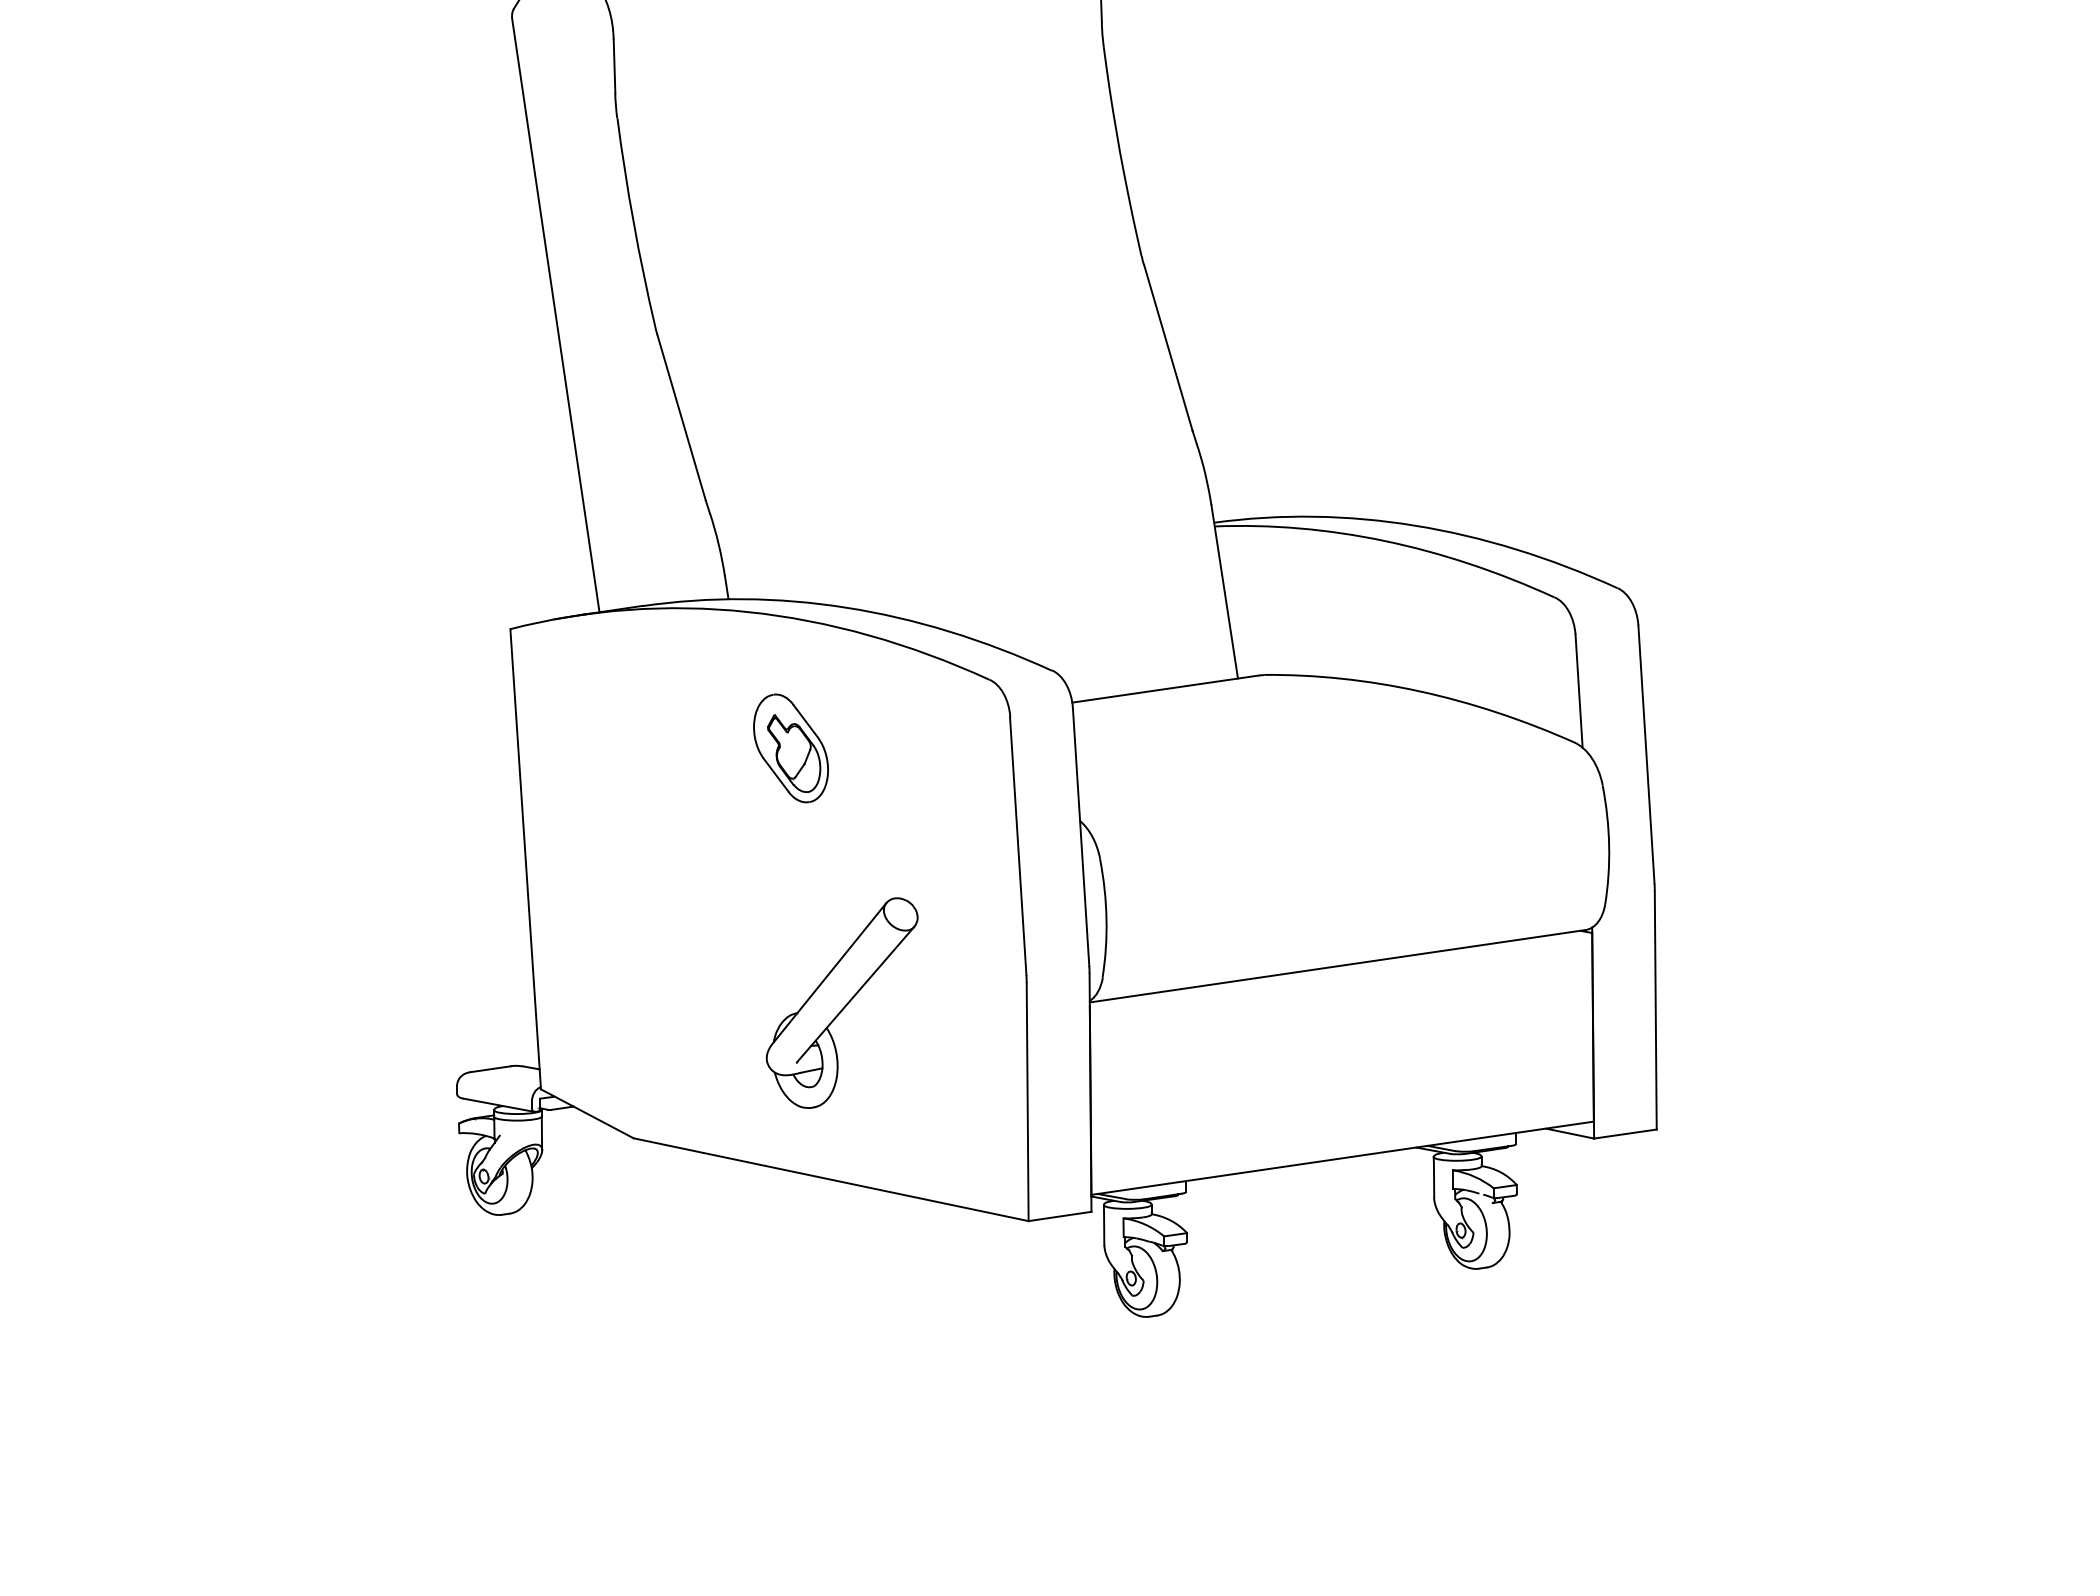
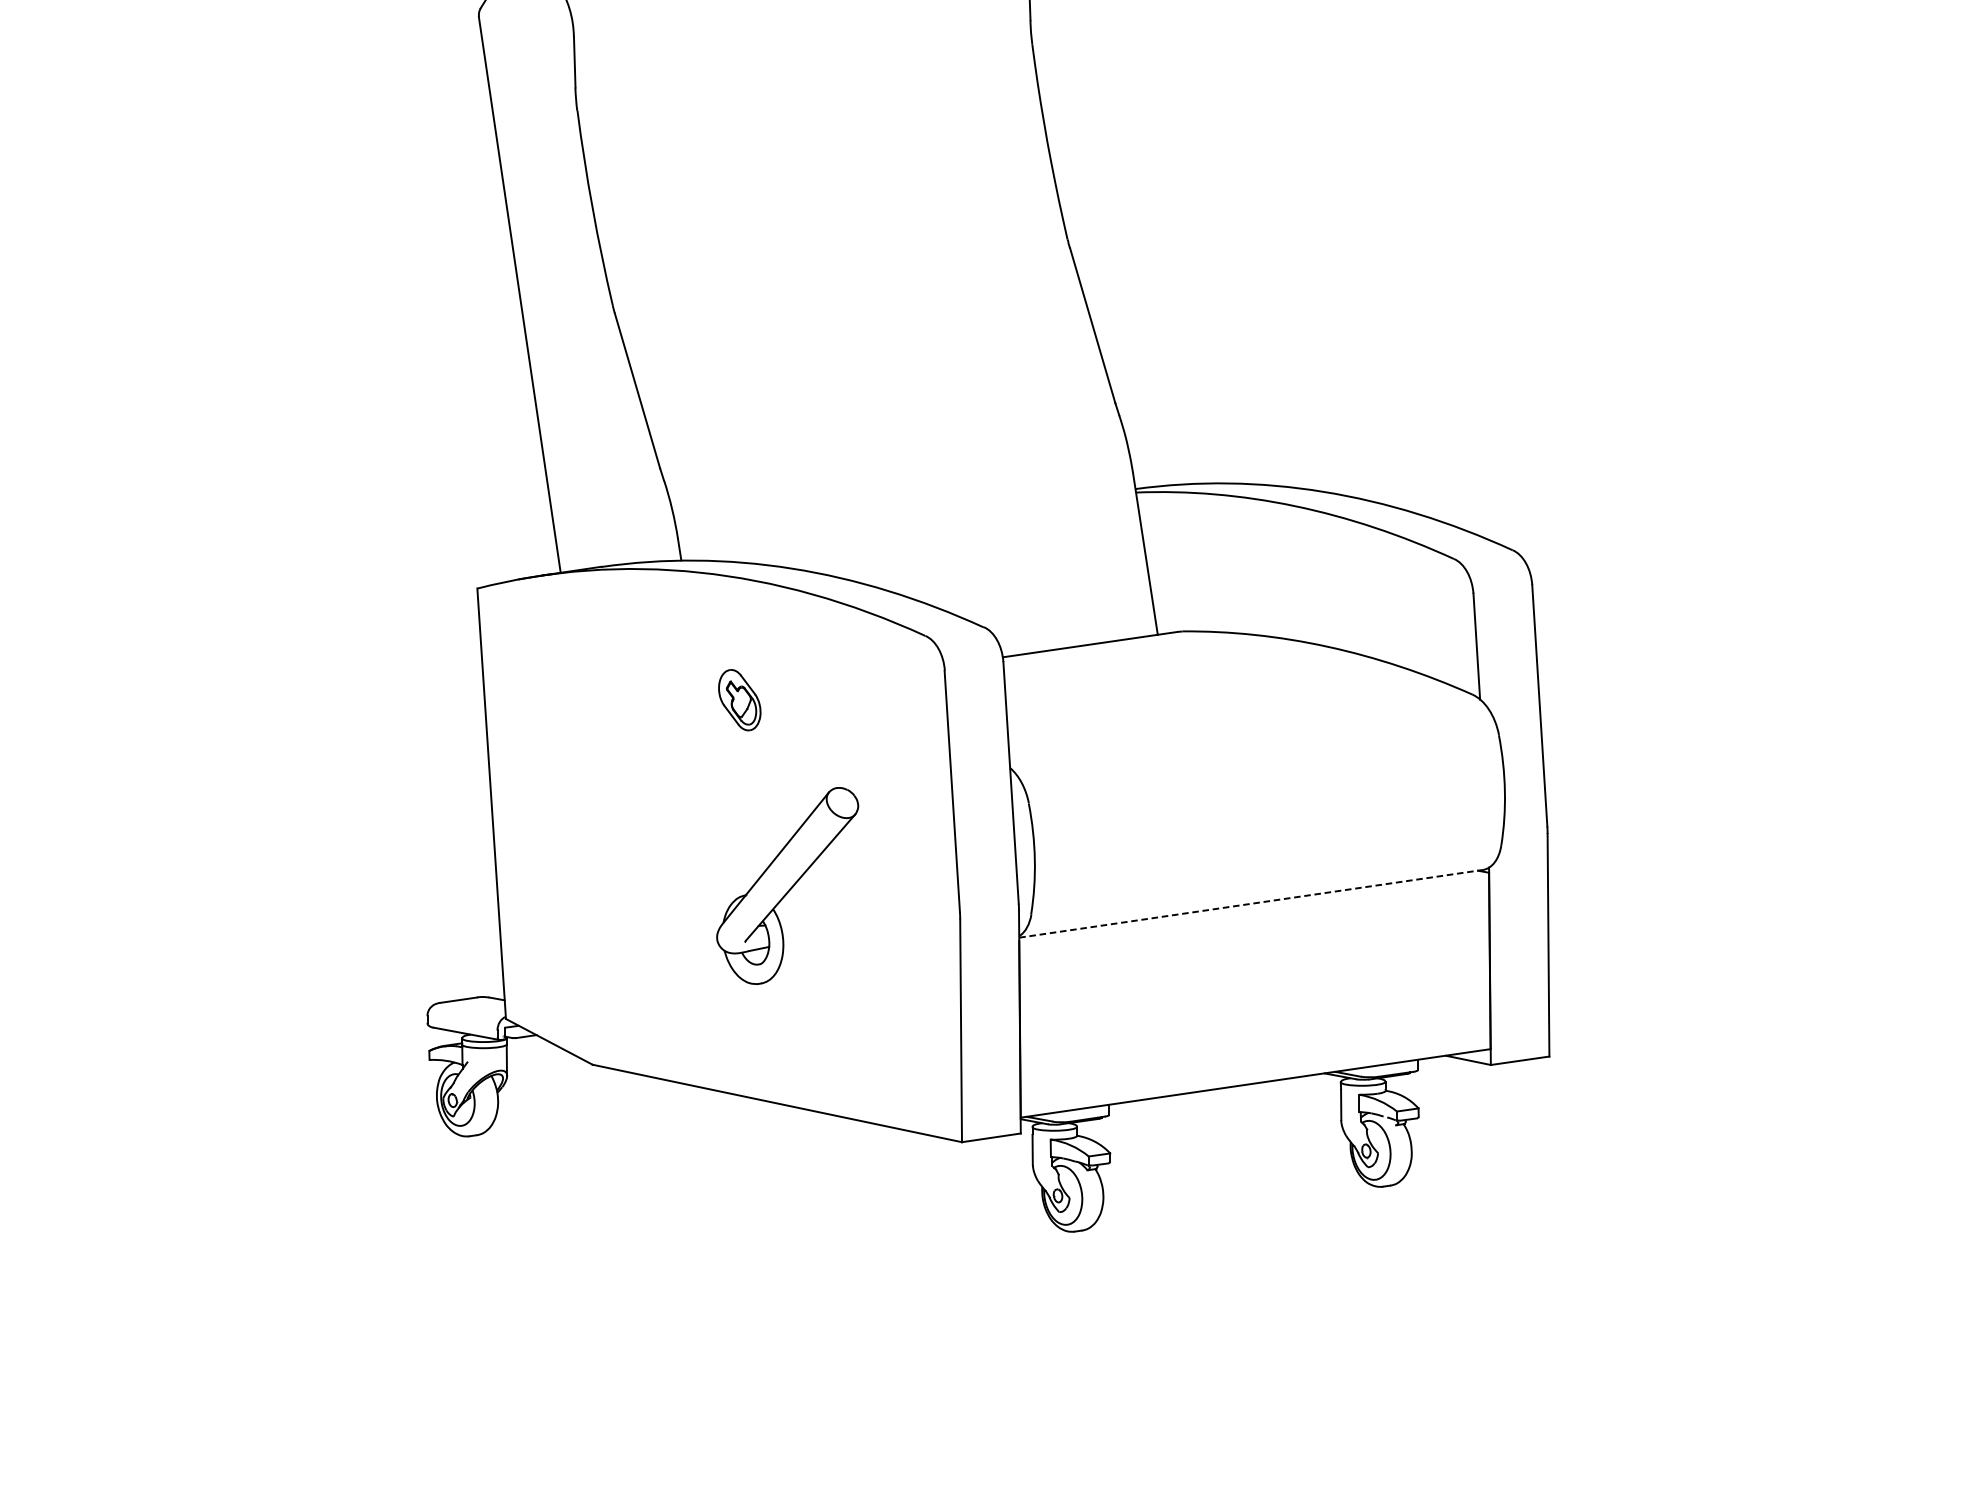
part: (790, 748) -> (739, 700), size x0.6
line: (1337, 966) -> (1250, 904), solid -> dashed
part: (841, 1002) -> (787, 885), moved

